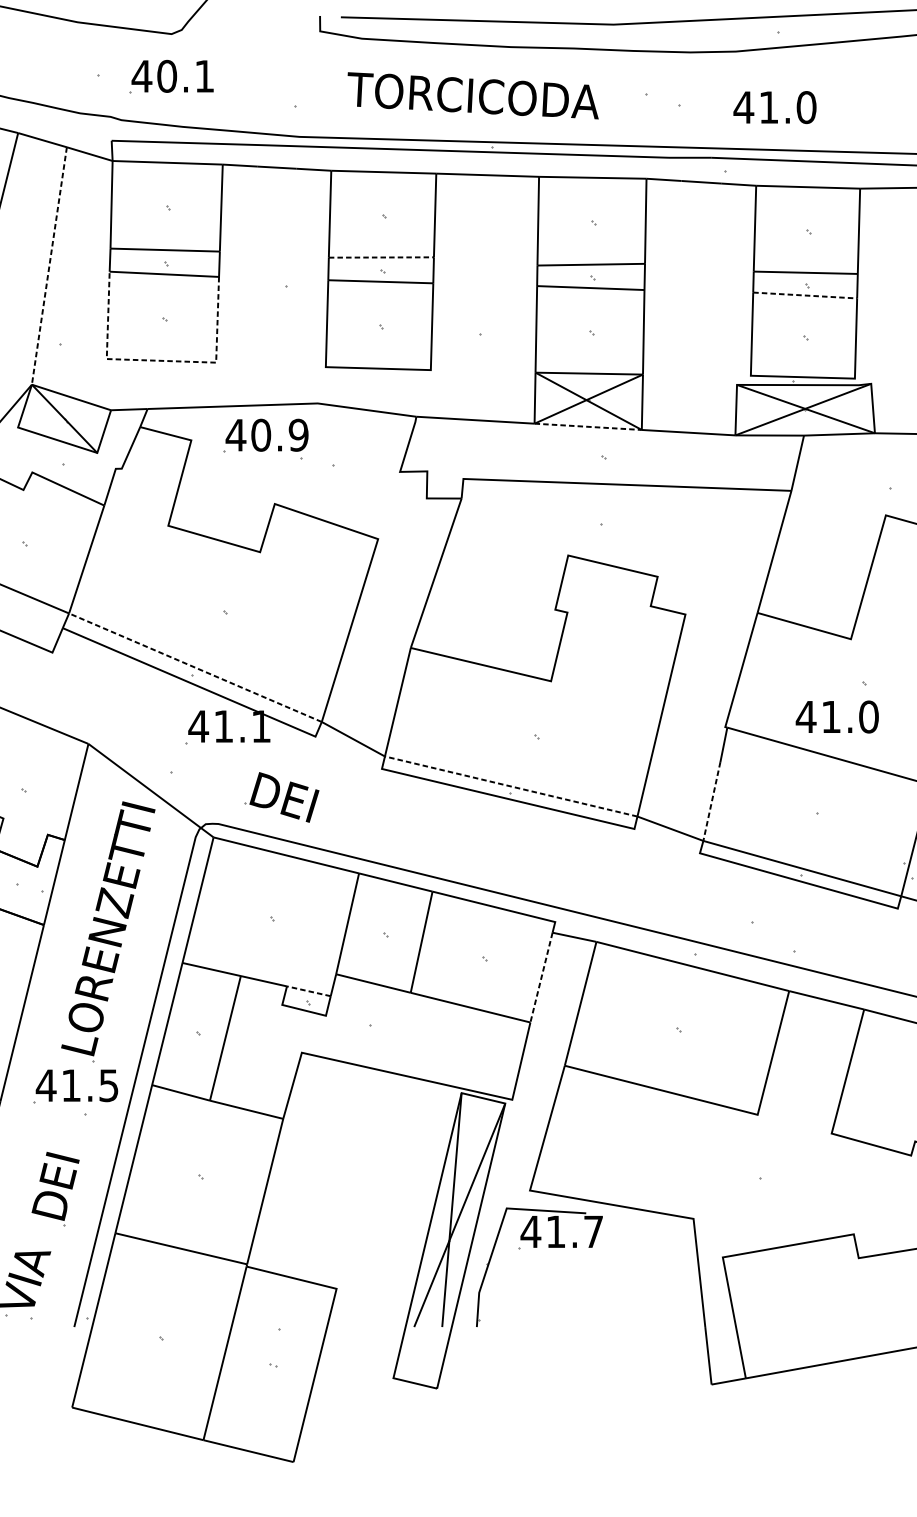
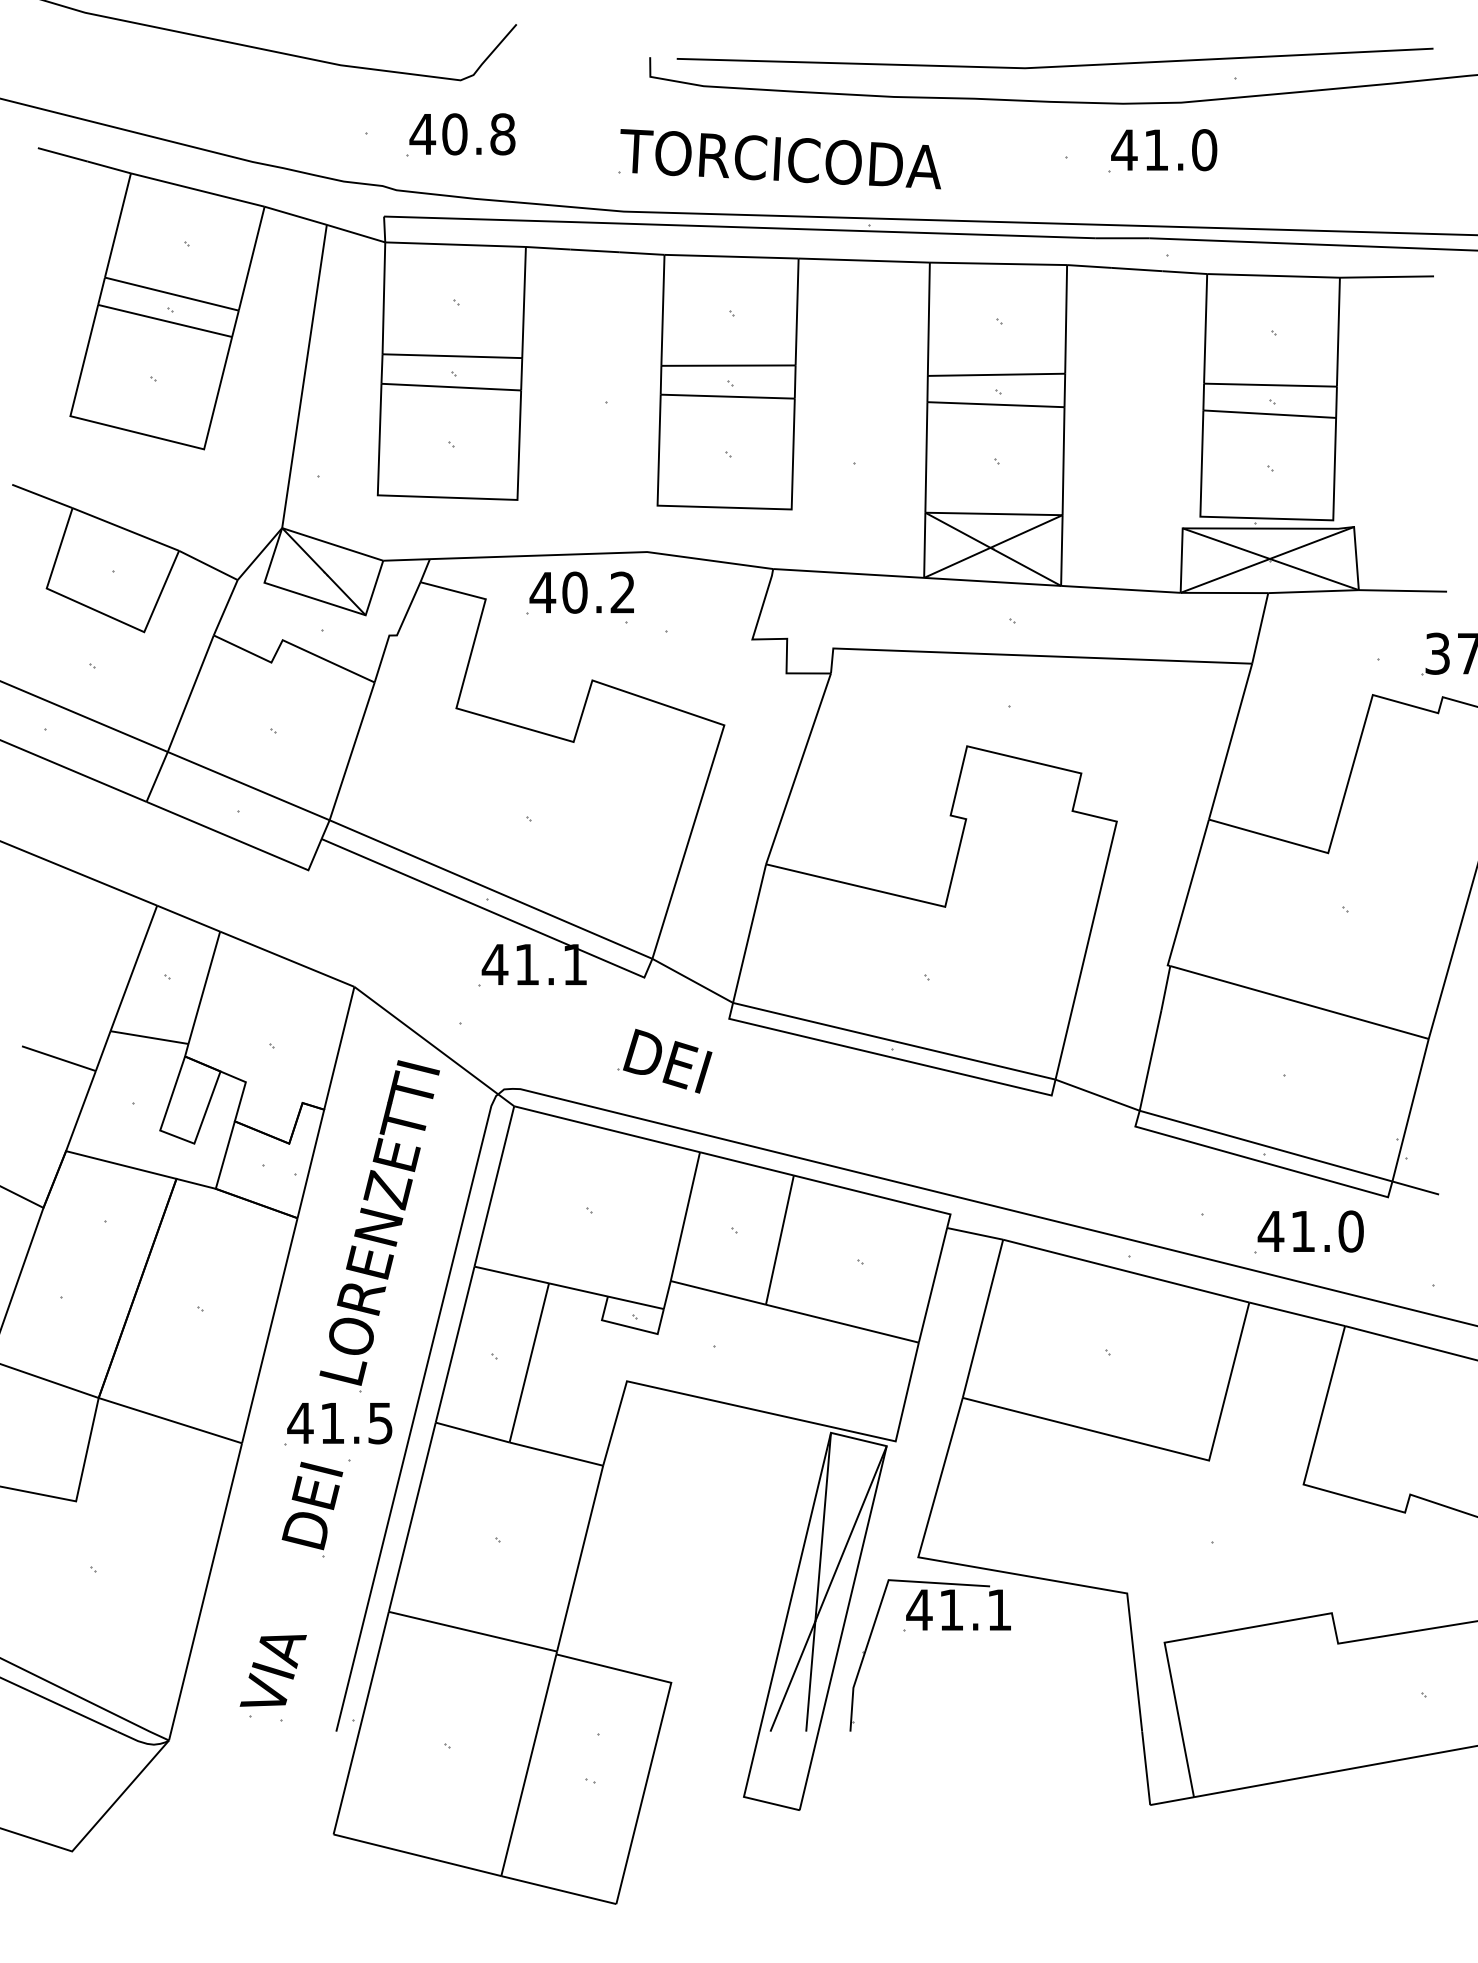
text: (204, 76) -> (502, 134), 40.1 -> 40.8
text: (473, 96) -> (780, 159), moved
text: (775, 107) -> (1164, 150), moved
line: (382, 257) -> (729, 365), dashed -> solid
line: (49, 266) -> (304, 377), dashed -> solid
line: (805, 295) -> (1270, 414), dashed -> solid
line: (160, 360) -> (446, 497), dashed -> solid
line: (588, 426) -> (992, 581), dashed -> solid
text: (298, 435) -> (622, 592), 40.9 -> 40.2
line: (195, 667) -> (491, 889), dashed -> solid
text: (837, 717) -> (1310, 1231), moved
line: (511, 786) -> (894, 1041), dashed -> solid
part: (281, 796) -> (664, 1060), moved
line: (711, 801) -> (1150, 1060), dashed -> solid
line: (541, 977) -> (932, 1285), dashed -> solid
line: (308, 991) -> (635, 1302), dashed -> solid
part: (55, 1189) -> (312, 1509), moved
text: (593, 1231) -> (999, 1609), 41.7 -> 41.1

